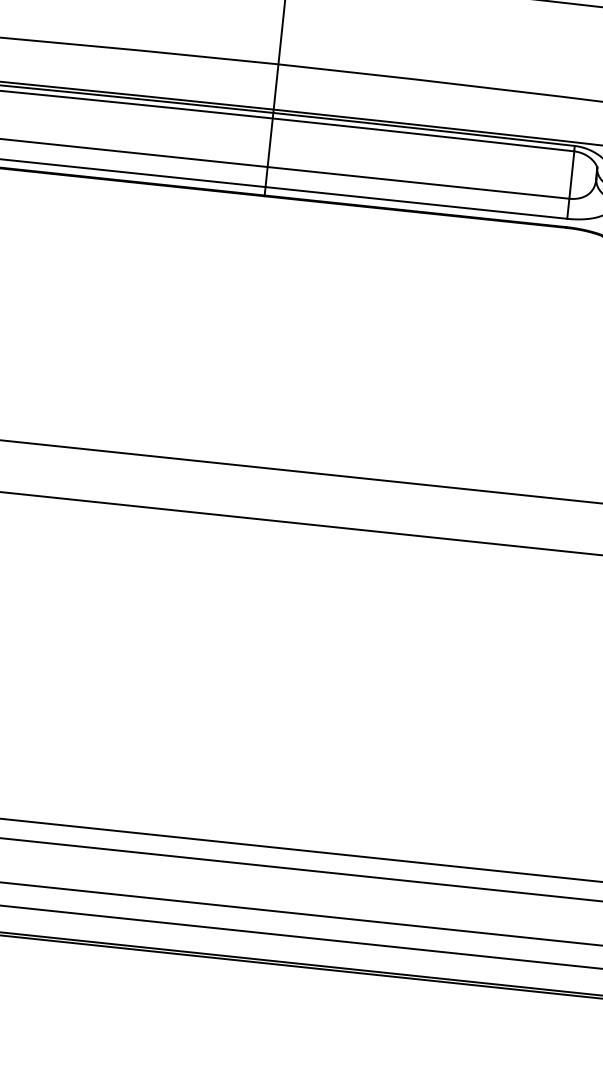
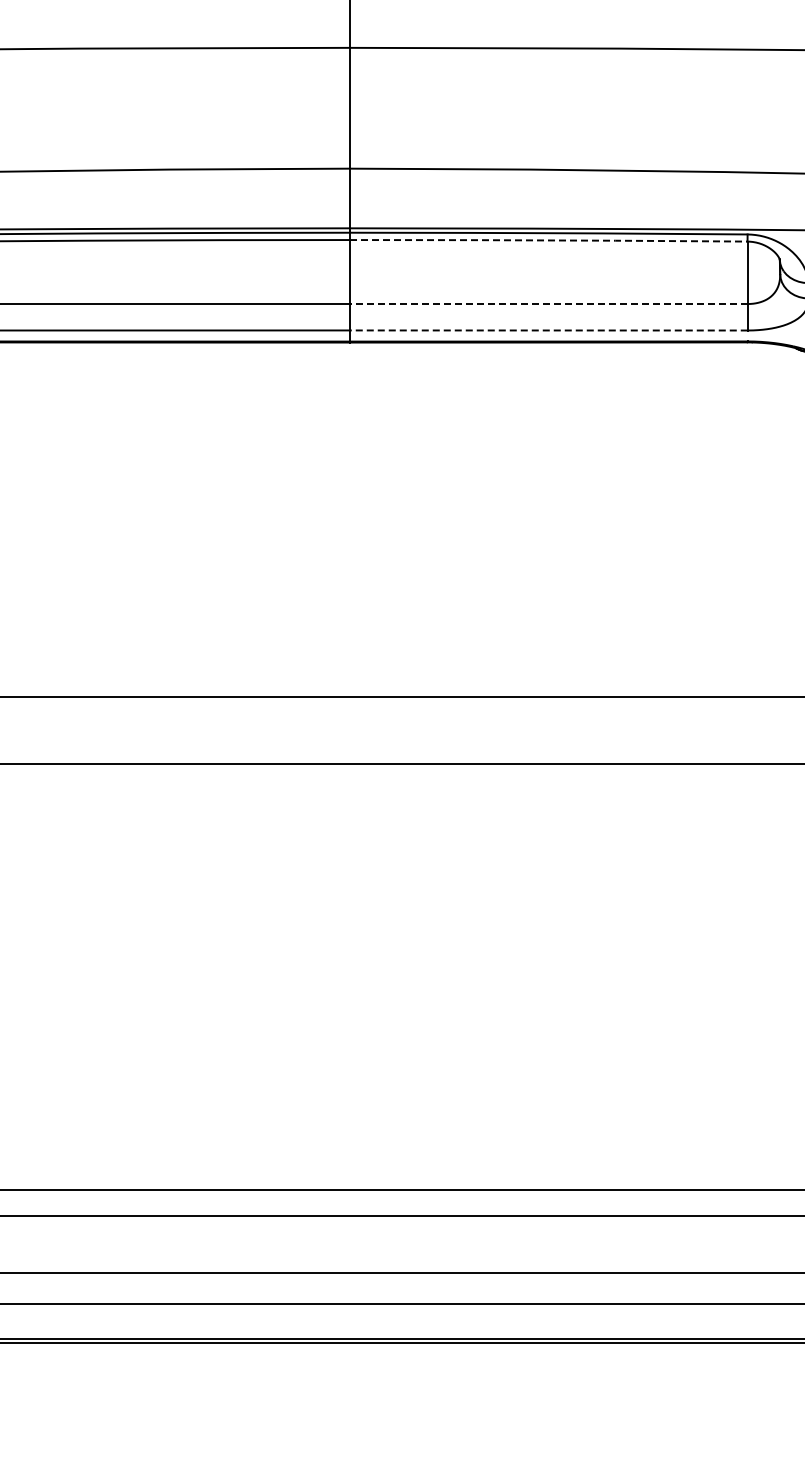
line: (423, 134) -> (548, 240), solid -> dashed
line: (418, 183) -> (548, 304), solid -> dashed
line: (416, 202) -> (548, 330), solid -> dashed

